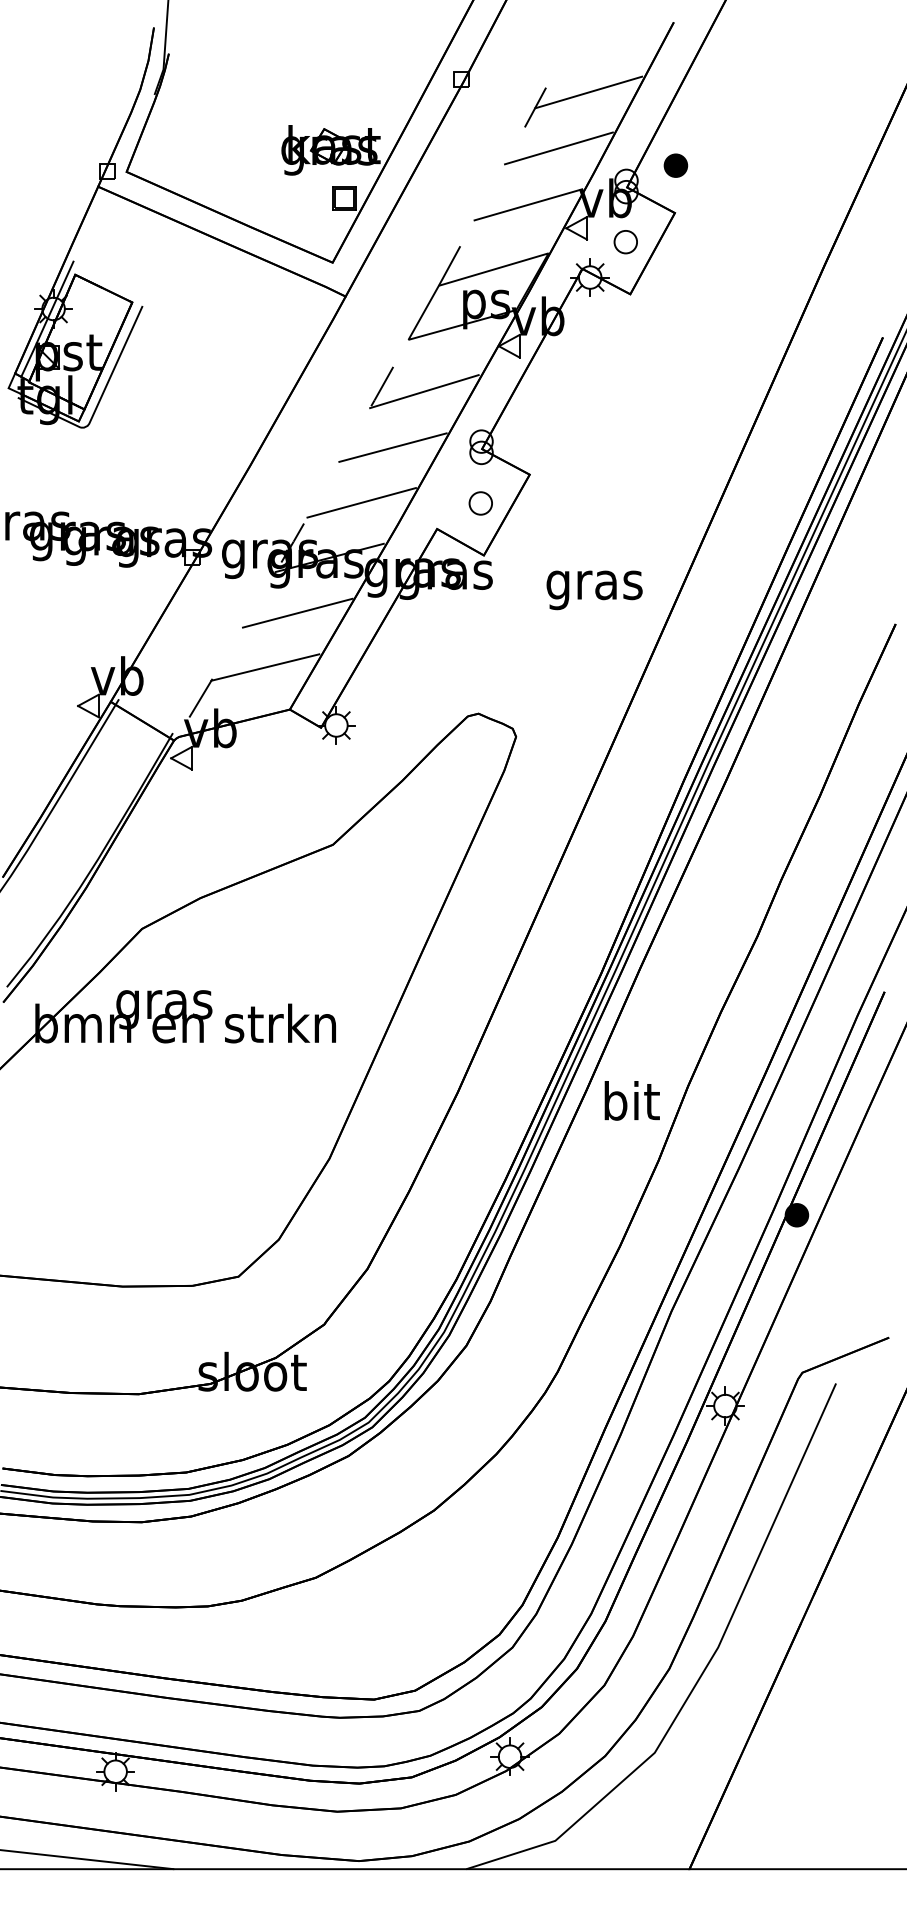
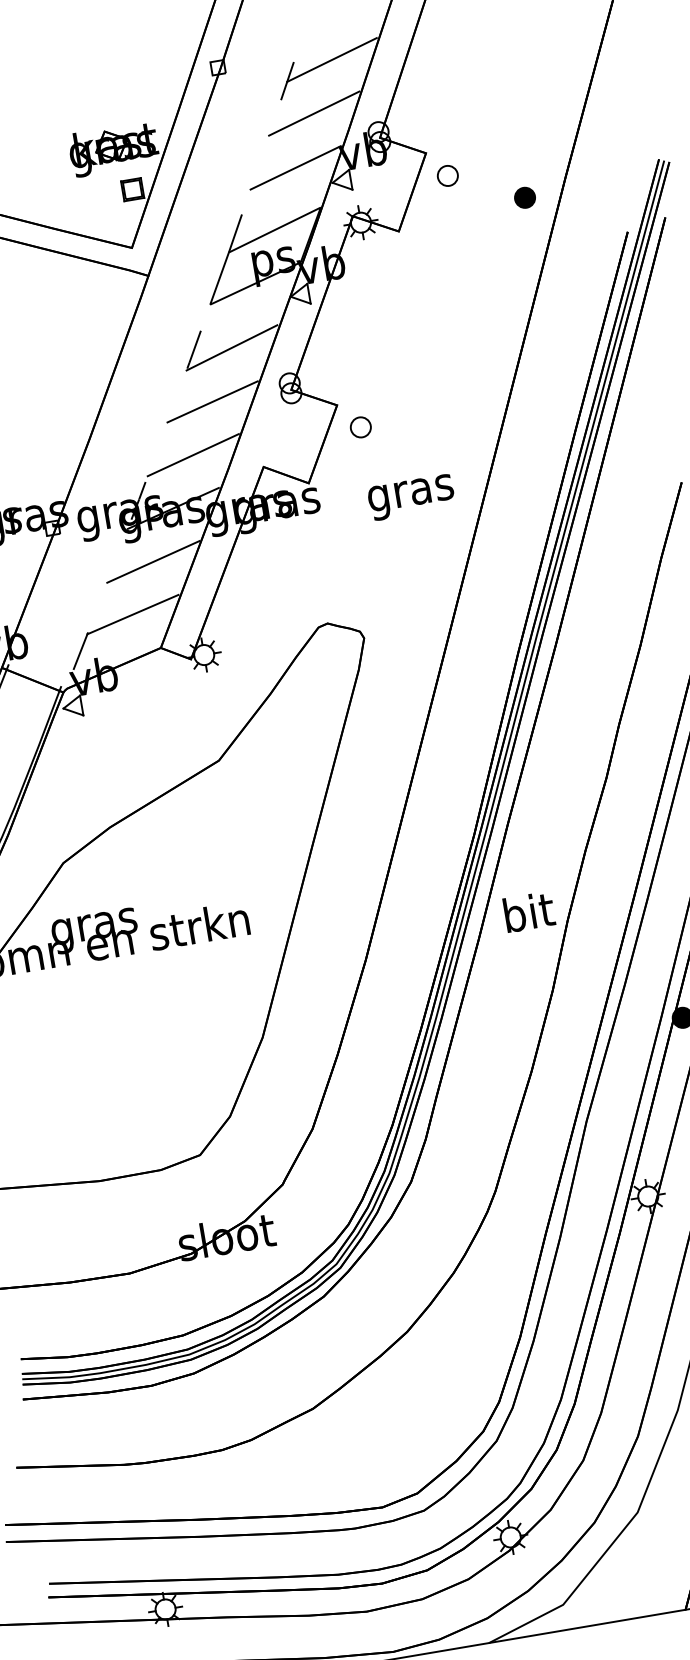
part: (675, 165) -> (524, 197), moved
part: (625, 242) -> (447, 176), moved
part: (480, 503) -> (360, 427), moved
text: (631, 1100) -> (528, 911), moved

